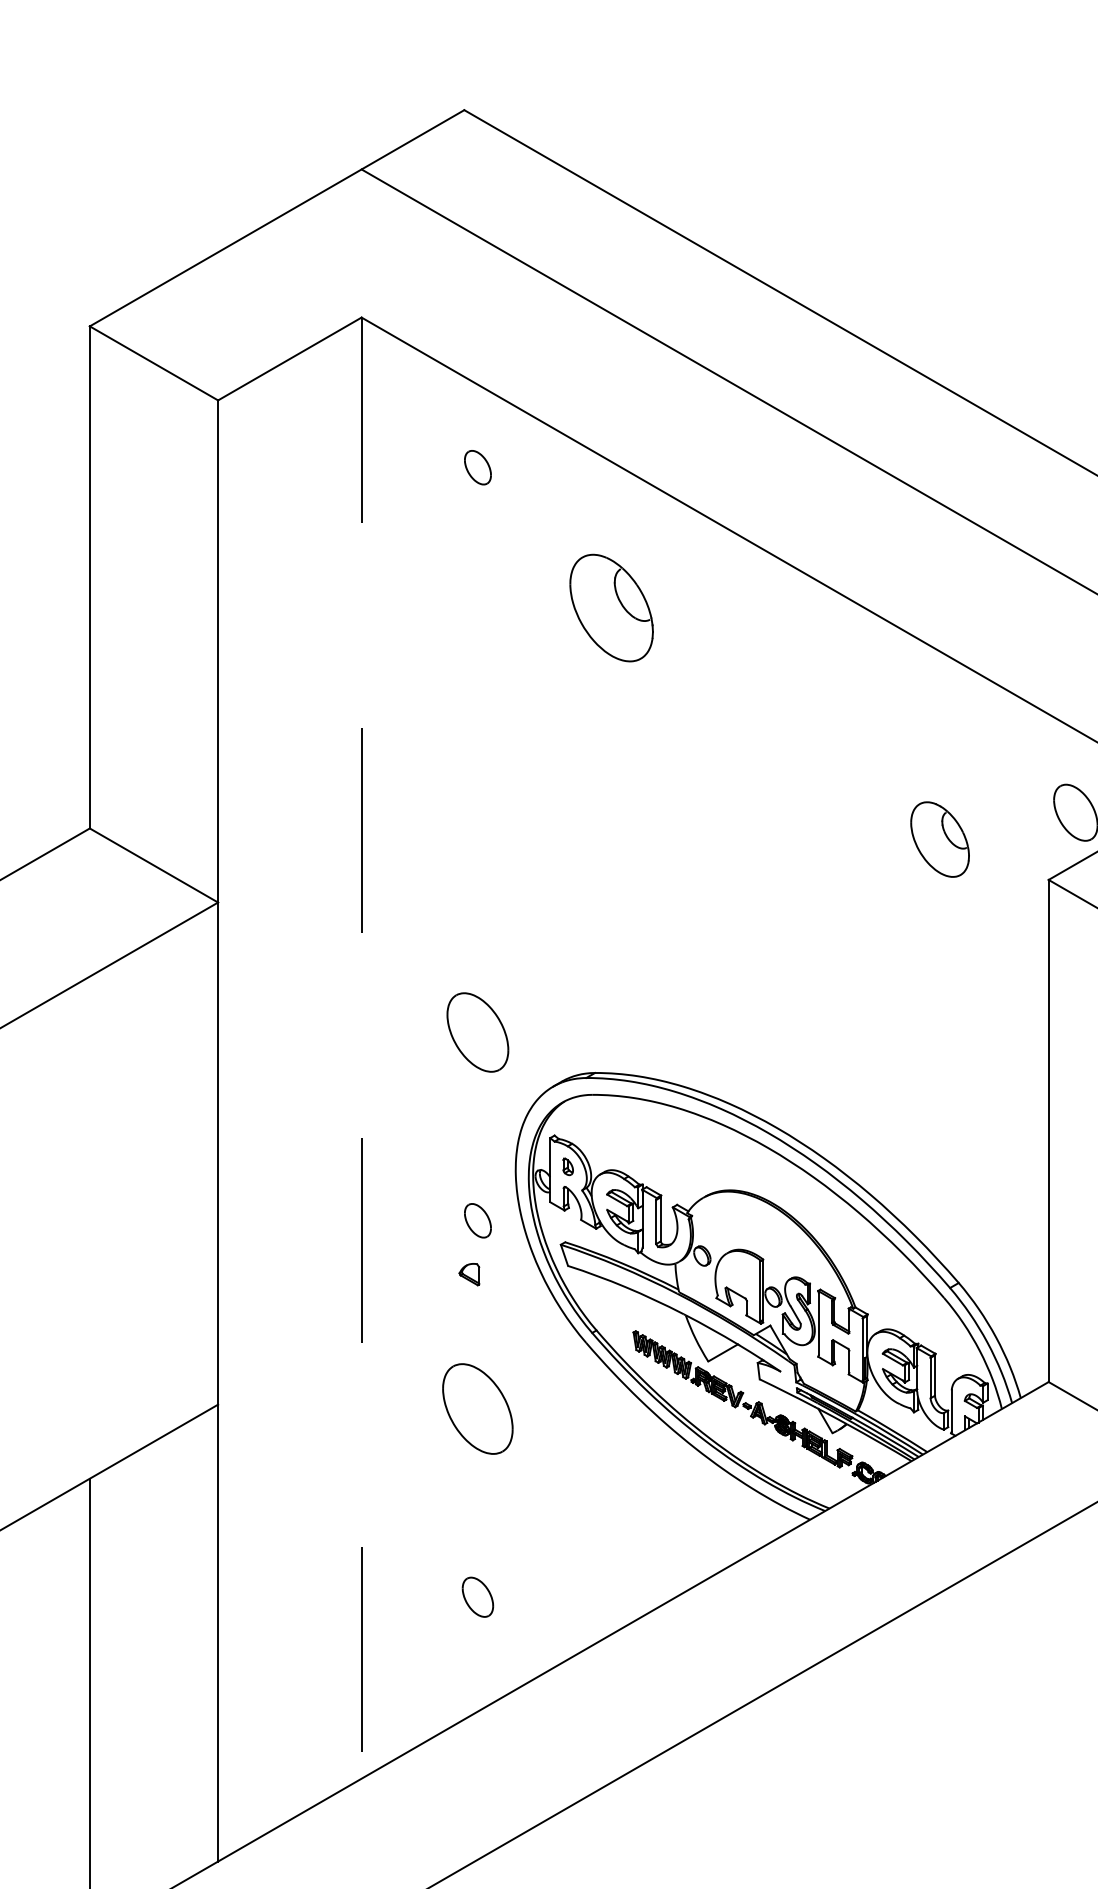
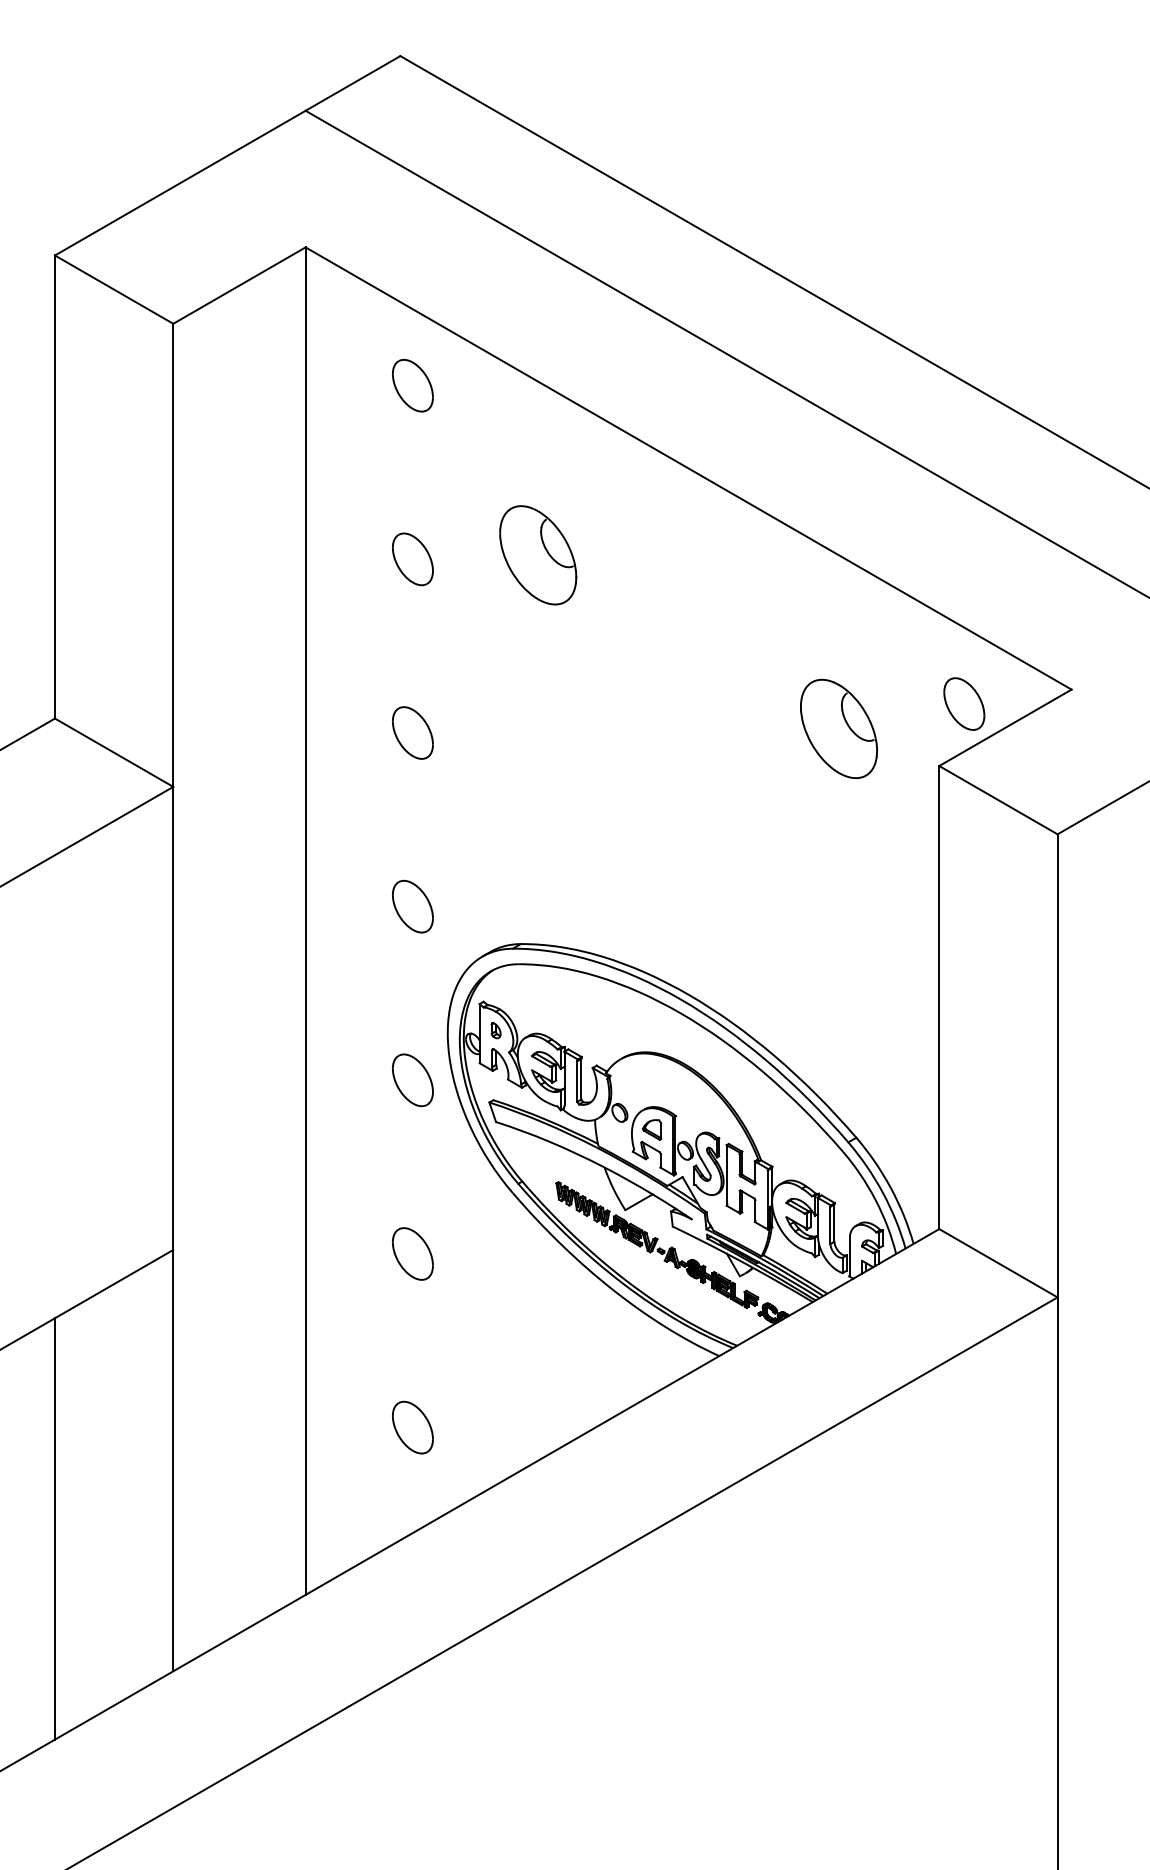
part: (477, 467) -> (412, 385), size x1.67
part: (611, 608) -> (538, 555), moved
part: (477, 656) -> (412, 559), added
part: (940, 839) -> (839, 728), size x1.43
part: (477, 843) -> (412, 732), added
part: (477, 1032) -> (412, 906), size x0.71
line: (361, 1048) -> (305, 921), dashed -> solid
part: (477, 1220) -> (412, 1080), size x1.67
part: (468, 1274) -> (651, 1129), moved
part: (477, 1408) -> (412, 1253), size x0.62
part: (477, 1597) -> (412, 1427), size x1.43

